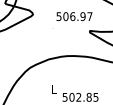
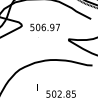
text: (73, 16) -> (44, 27), moved

